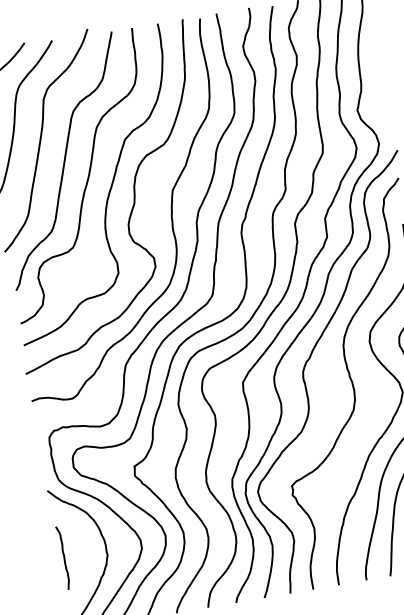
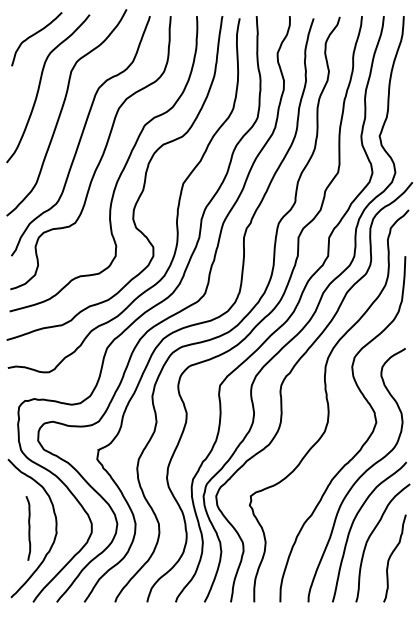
curve: (63, 558) -> (28, 528), moved

